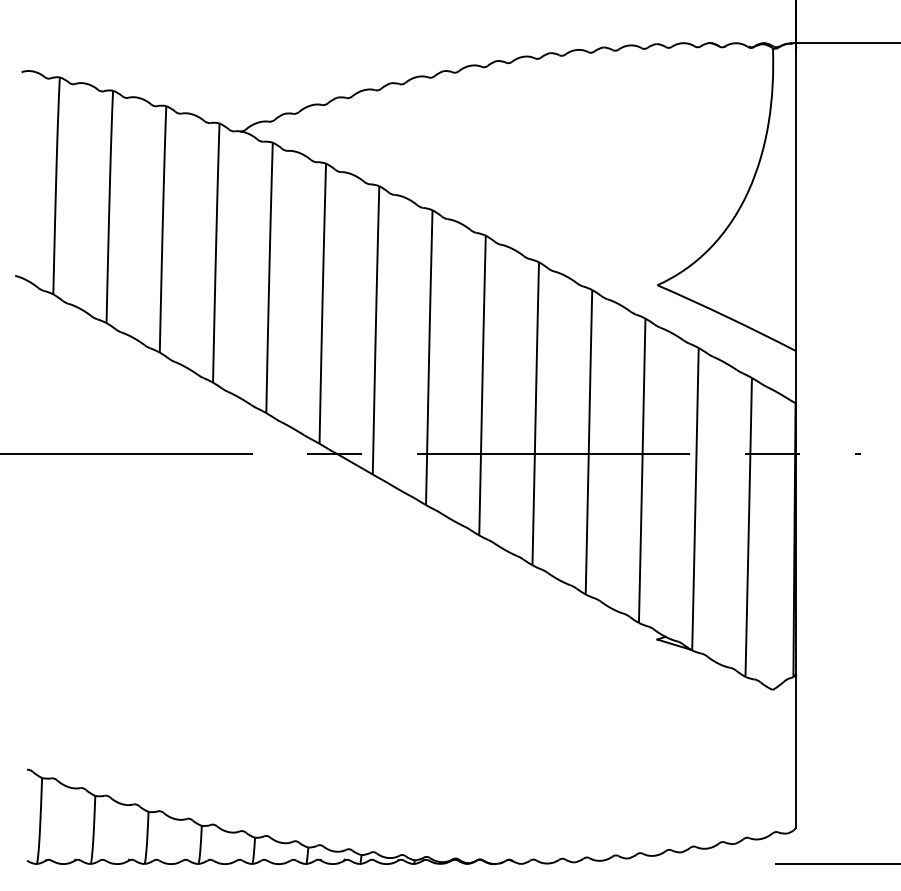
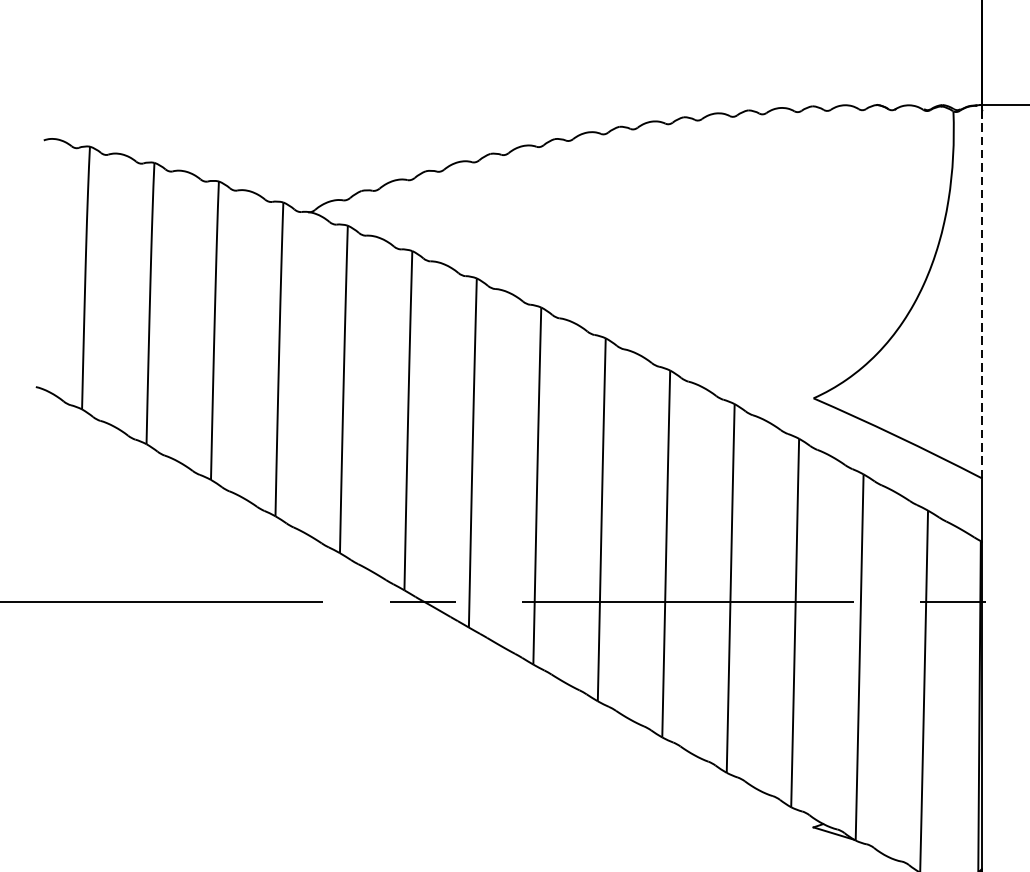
line: (796, 196) -> (981, 290), solid -> dashed

